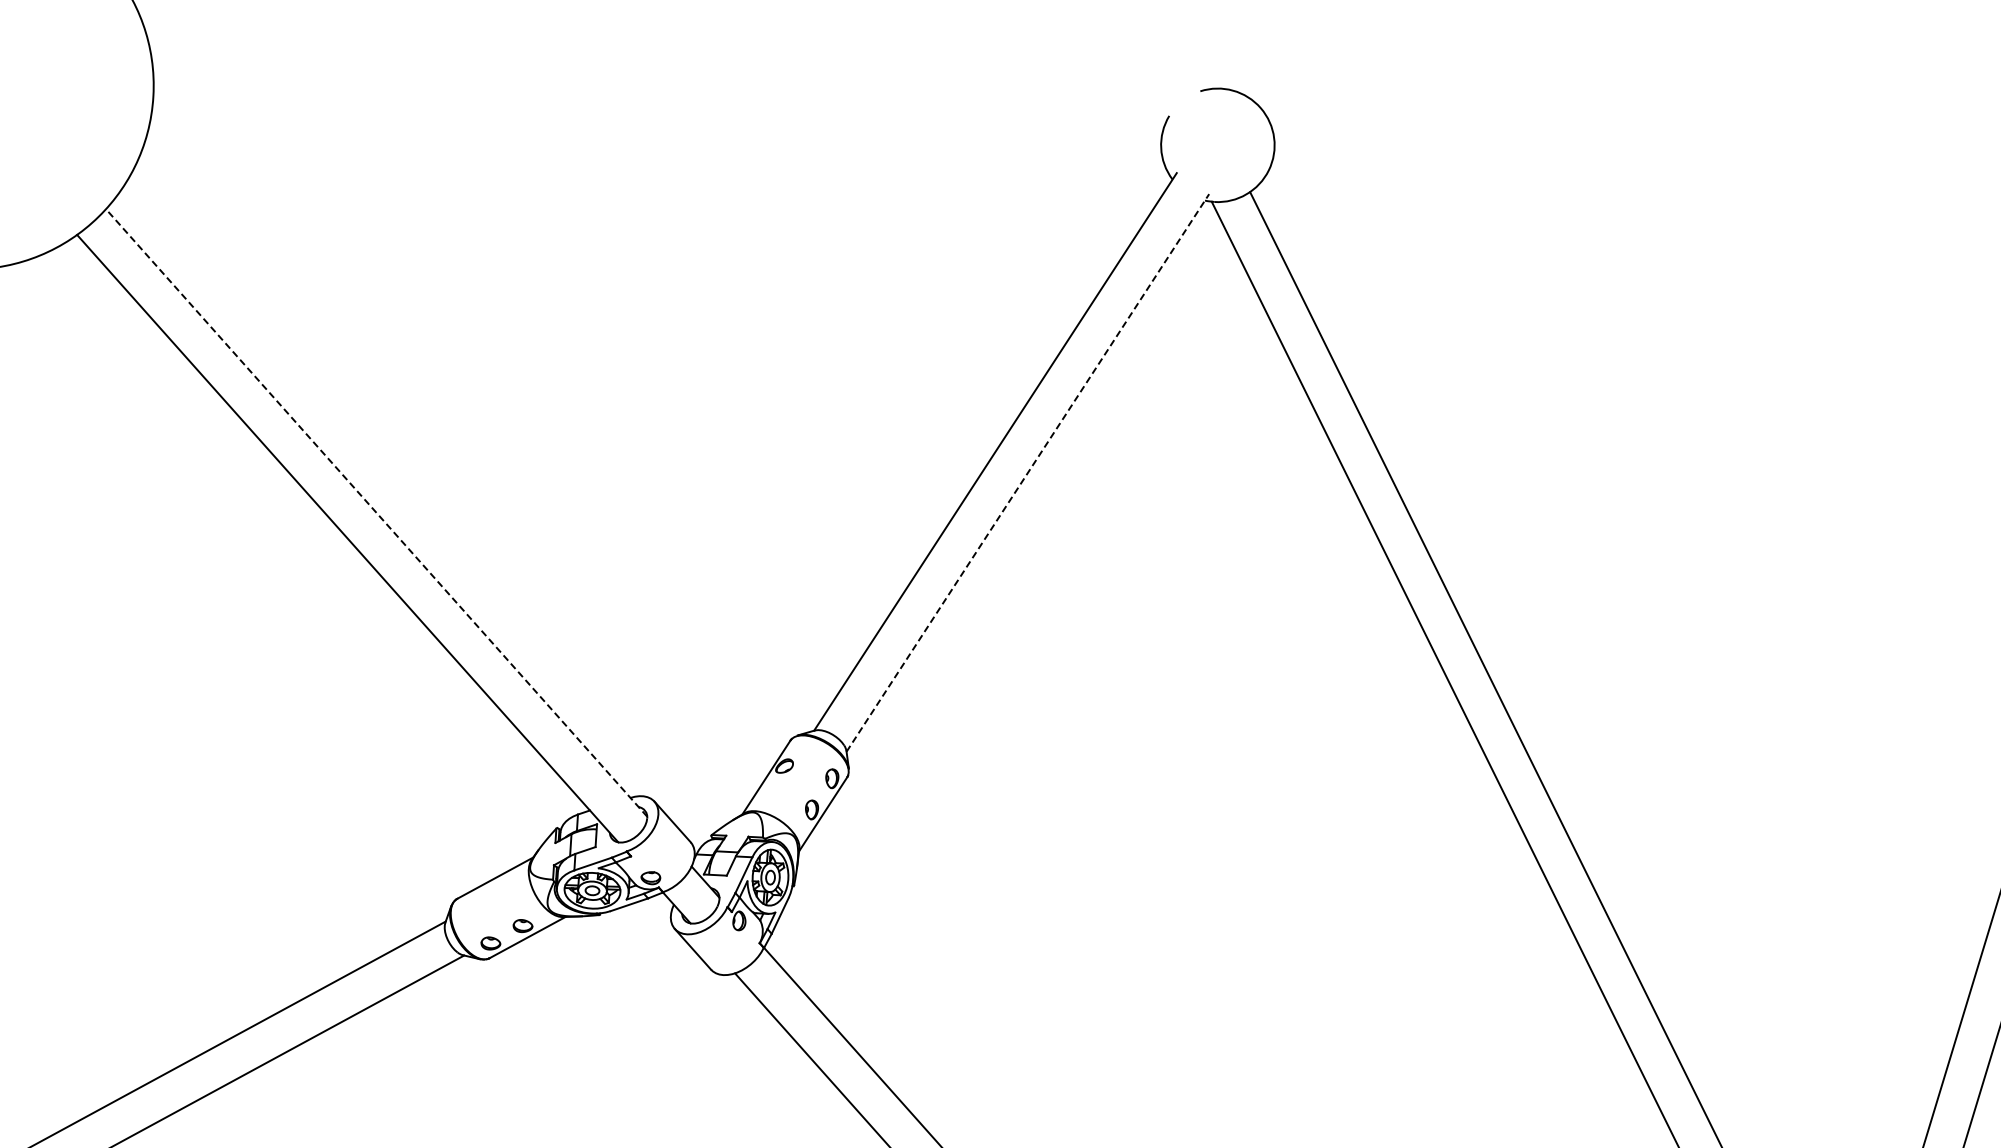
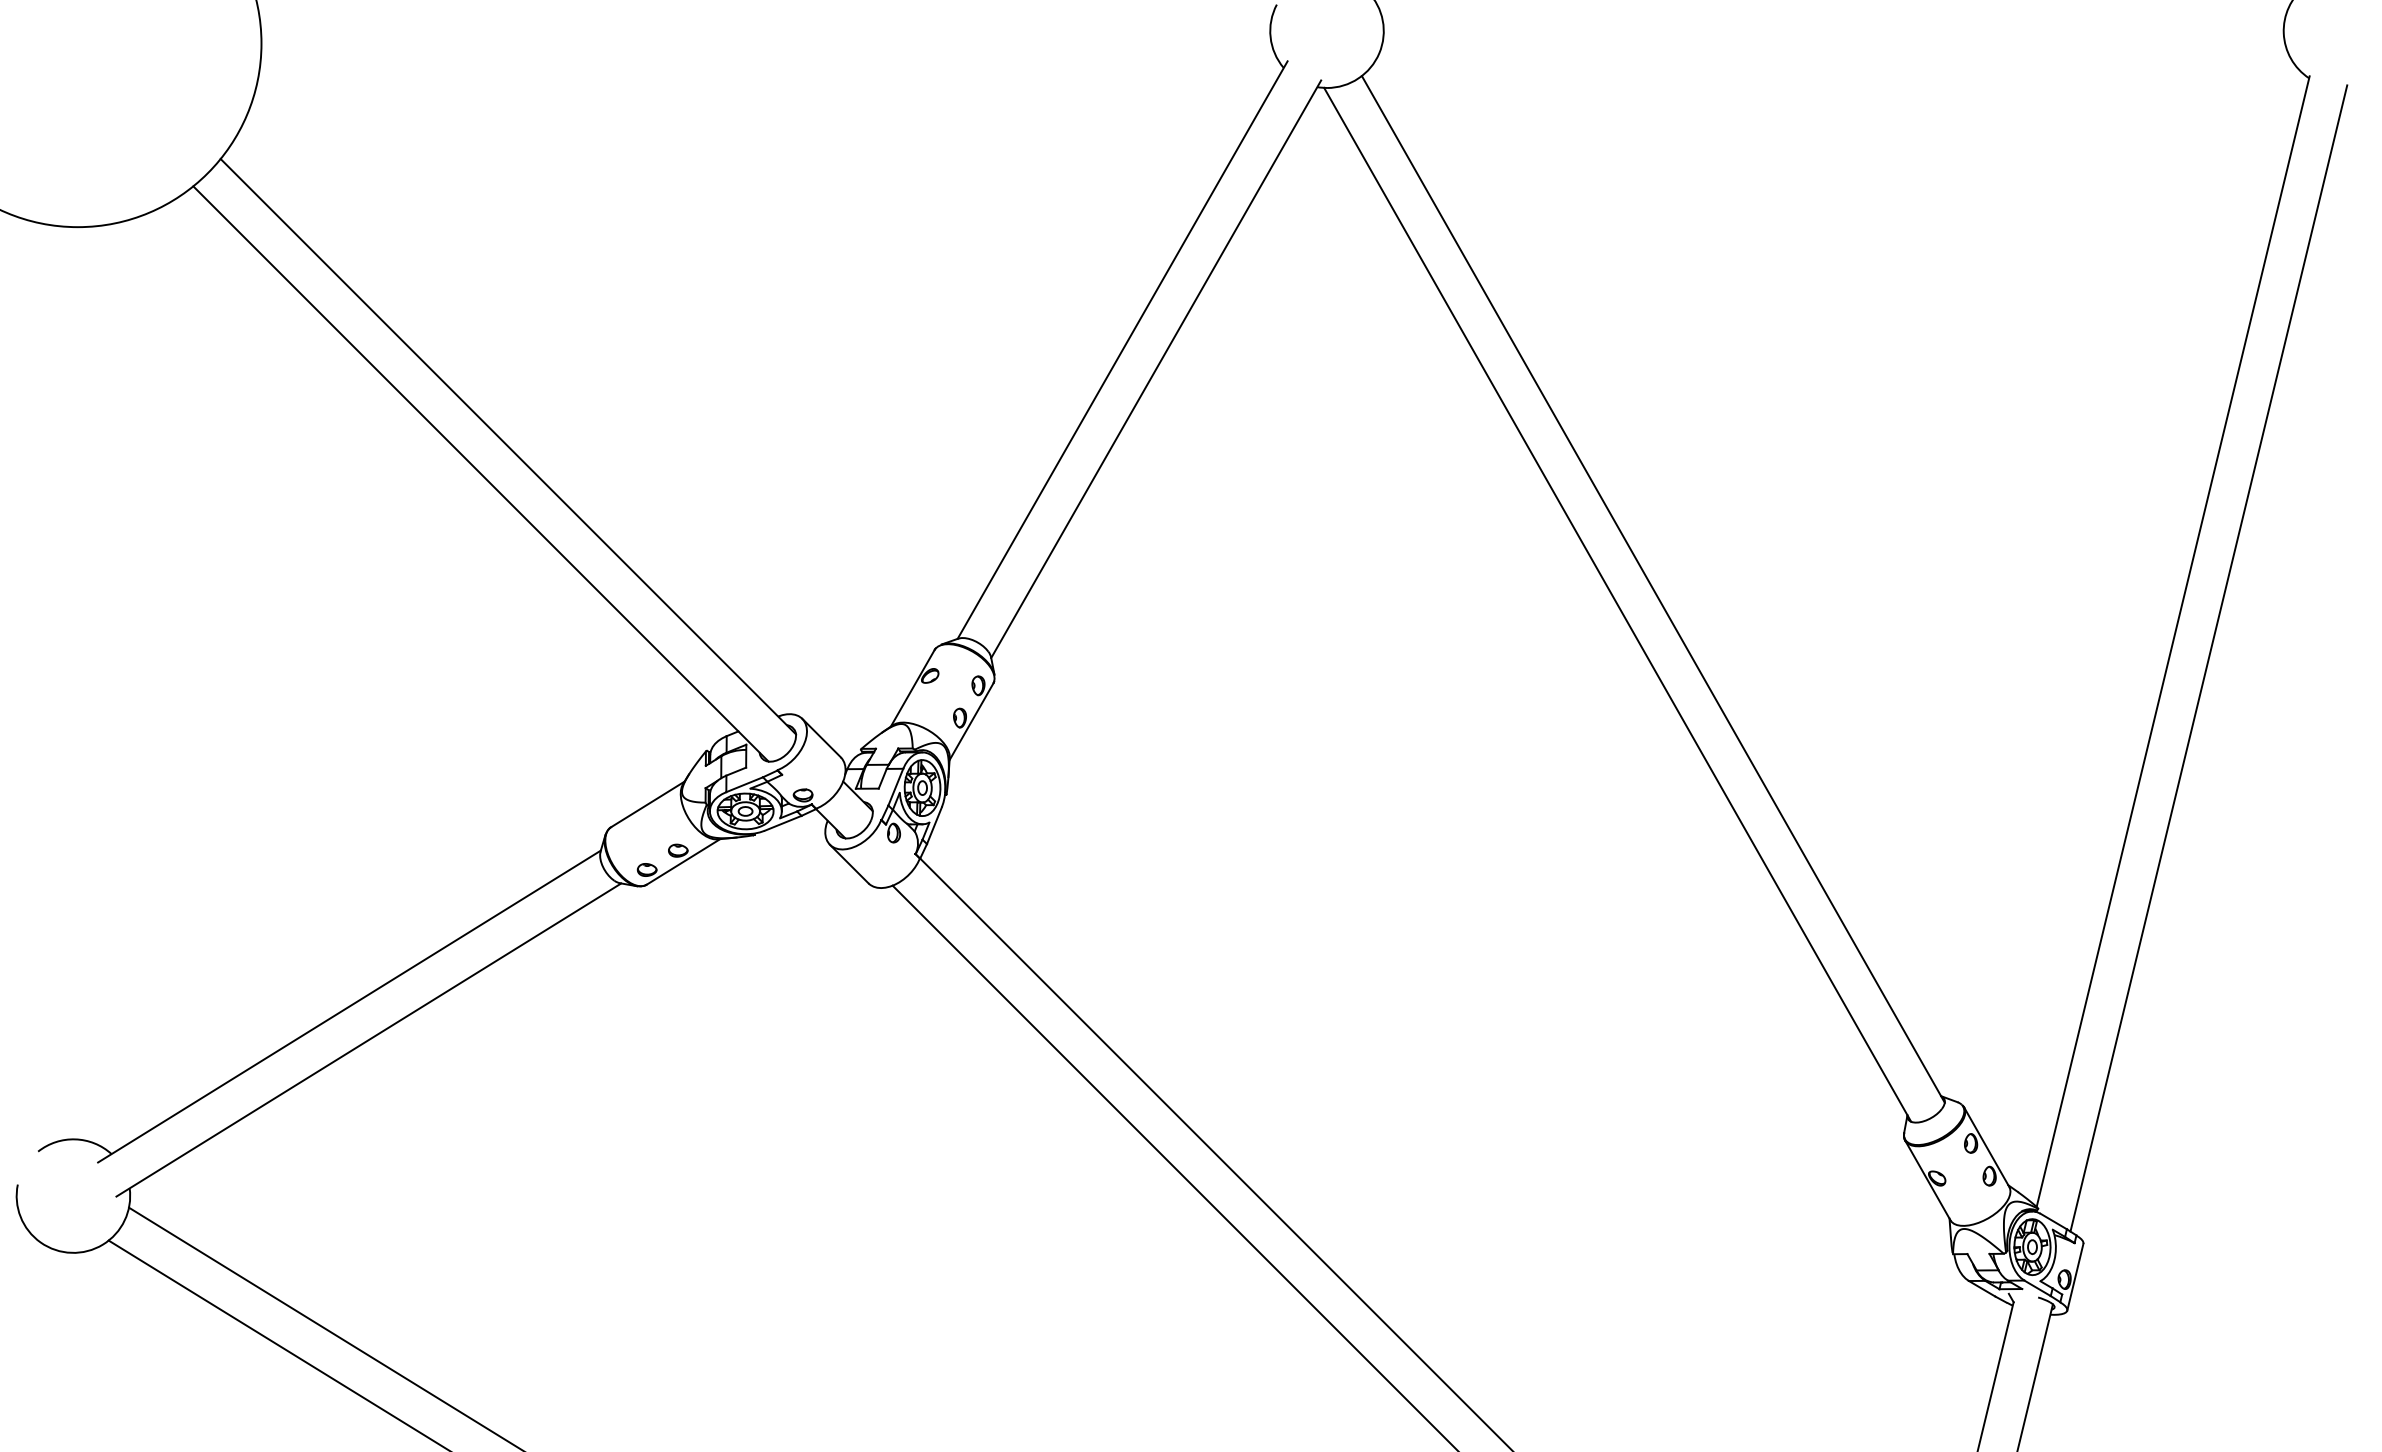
line: (1028, 473) -> (1156, 369), dashed -> solid
line: (376, 512) -> (508, 446), dashed -> solid

